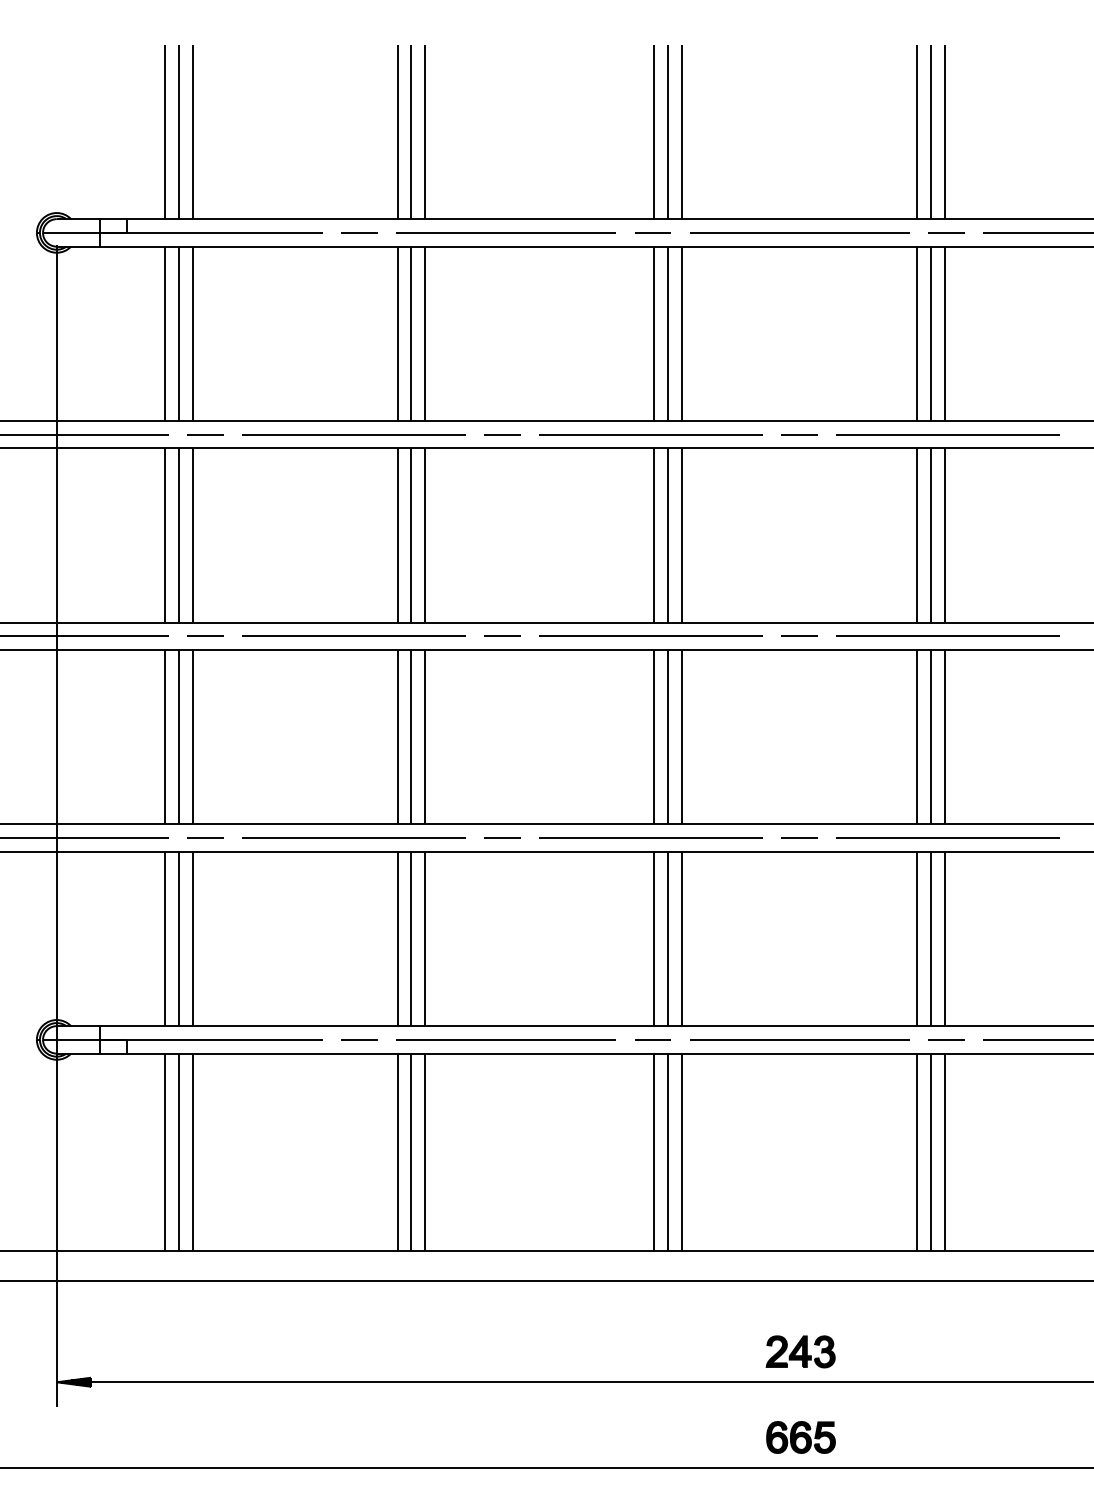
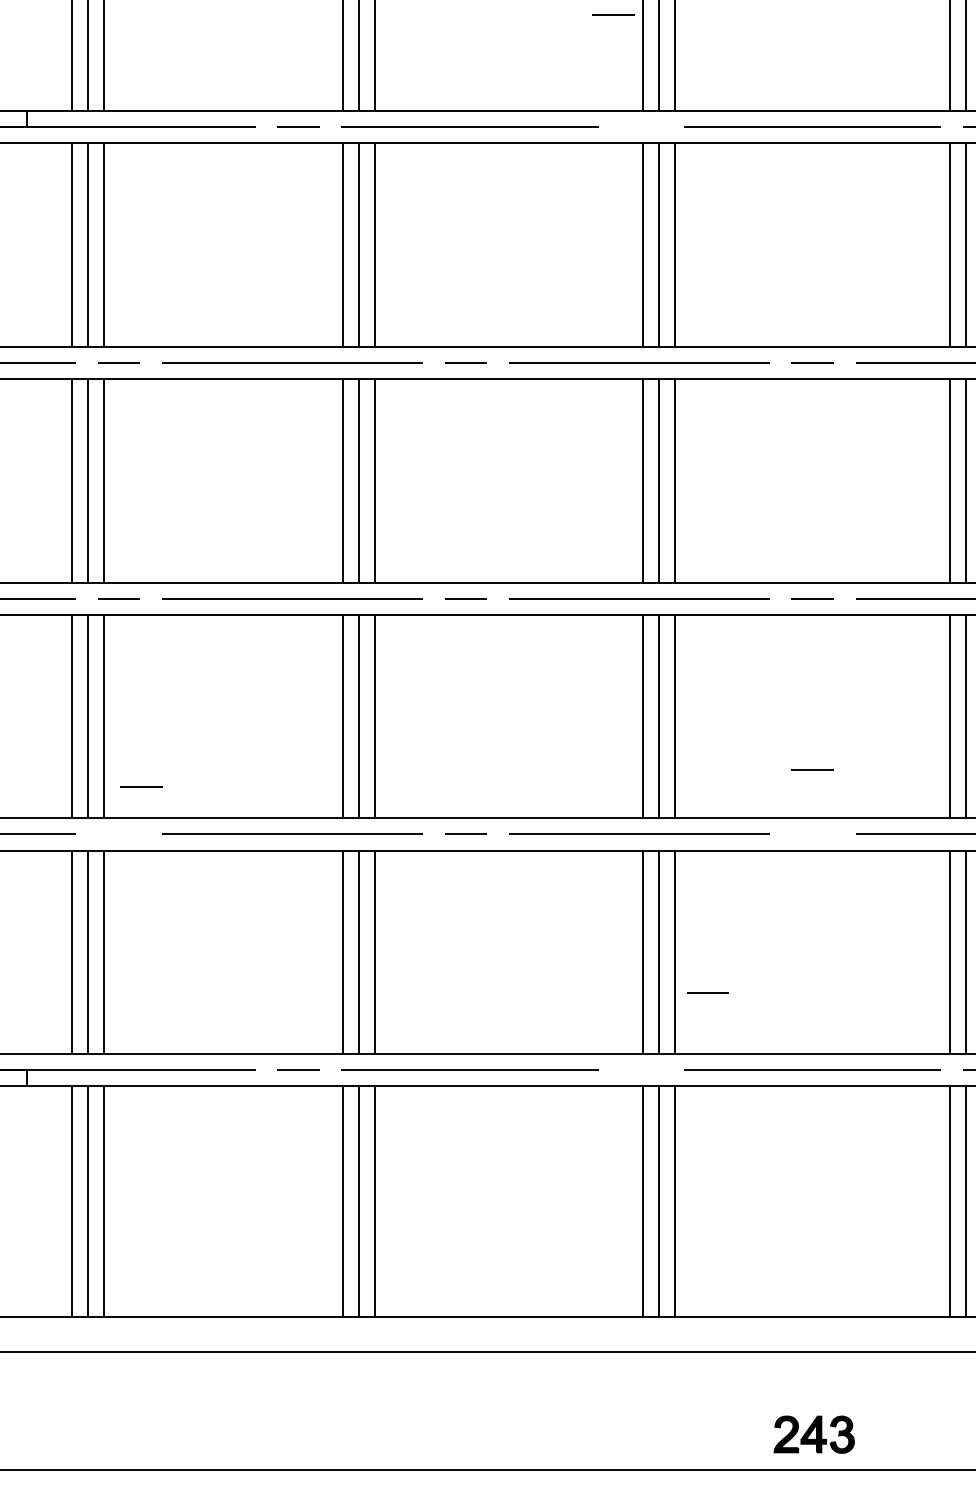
line: (652, 232) -> (612, 14), moved
line: (205, 837) -> (140, 785), moved
line: (799, 837) -> (812, 769), moved
line: (652, 1039) -> (707, 992), moved

